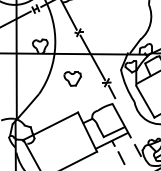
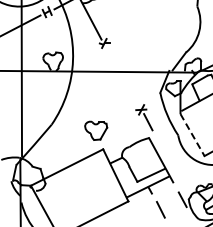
line: (92, 57) -> (122, 76), removed
part: (72, 78) -> (96, 130), moved
line: (145, 102) -> (192, 135), solid -> dashed

